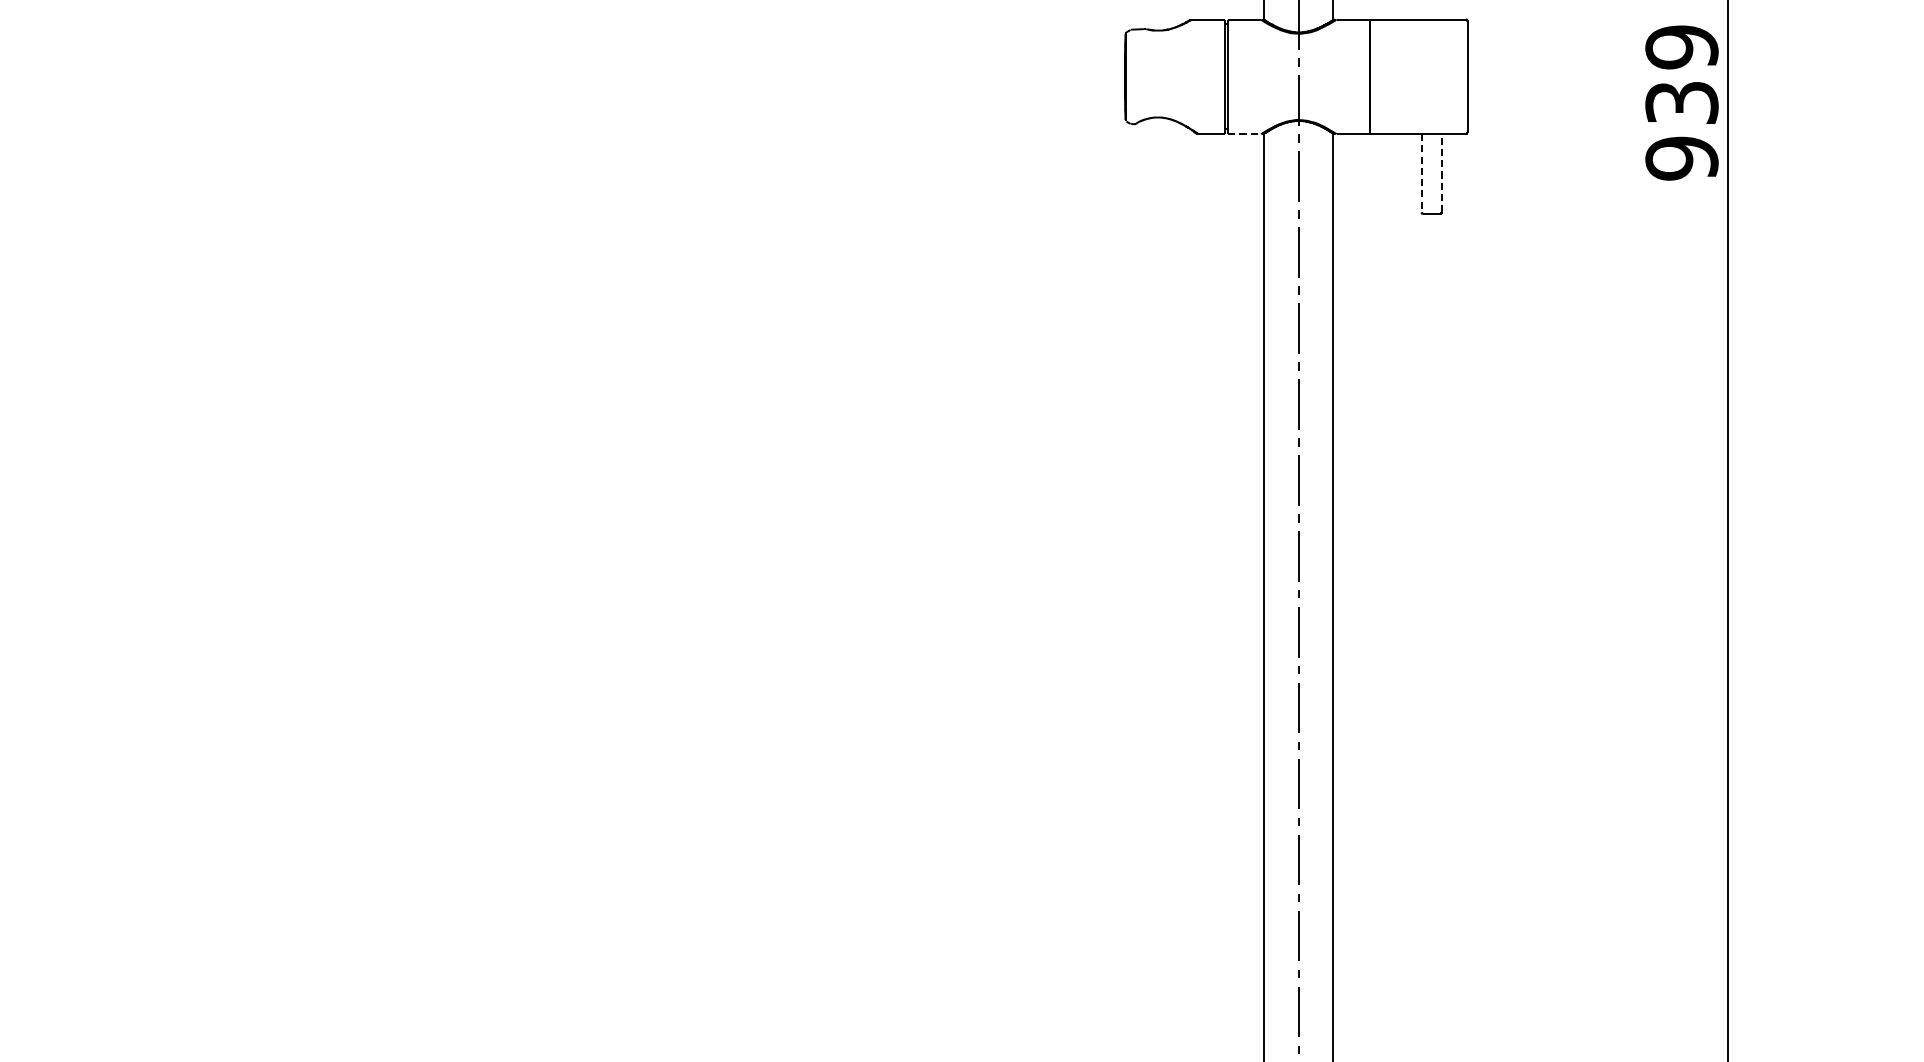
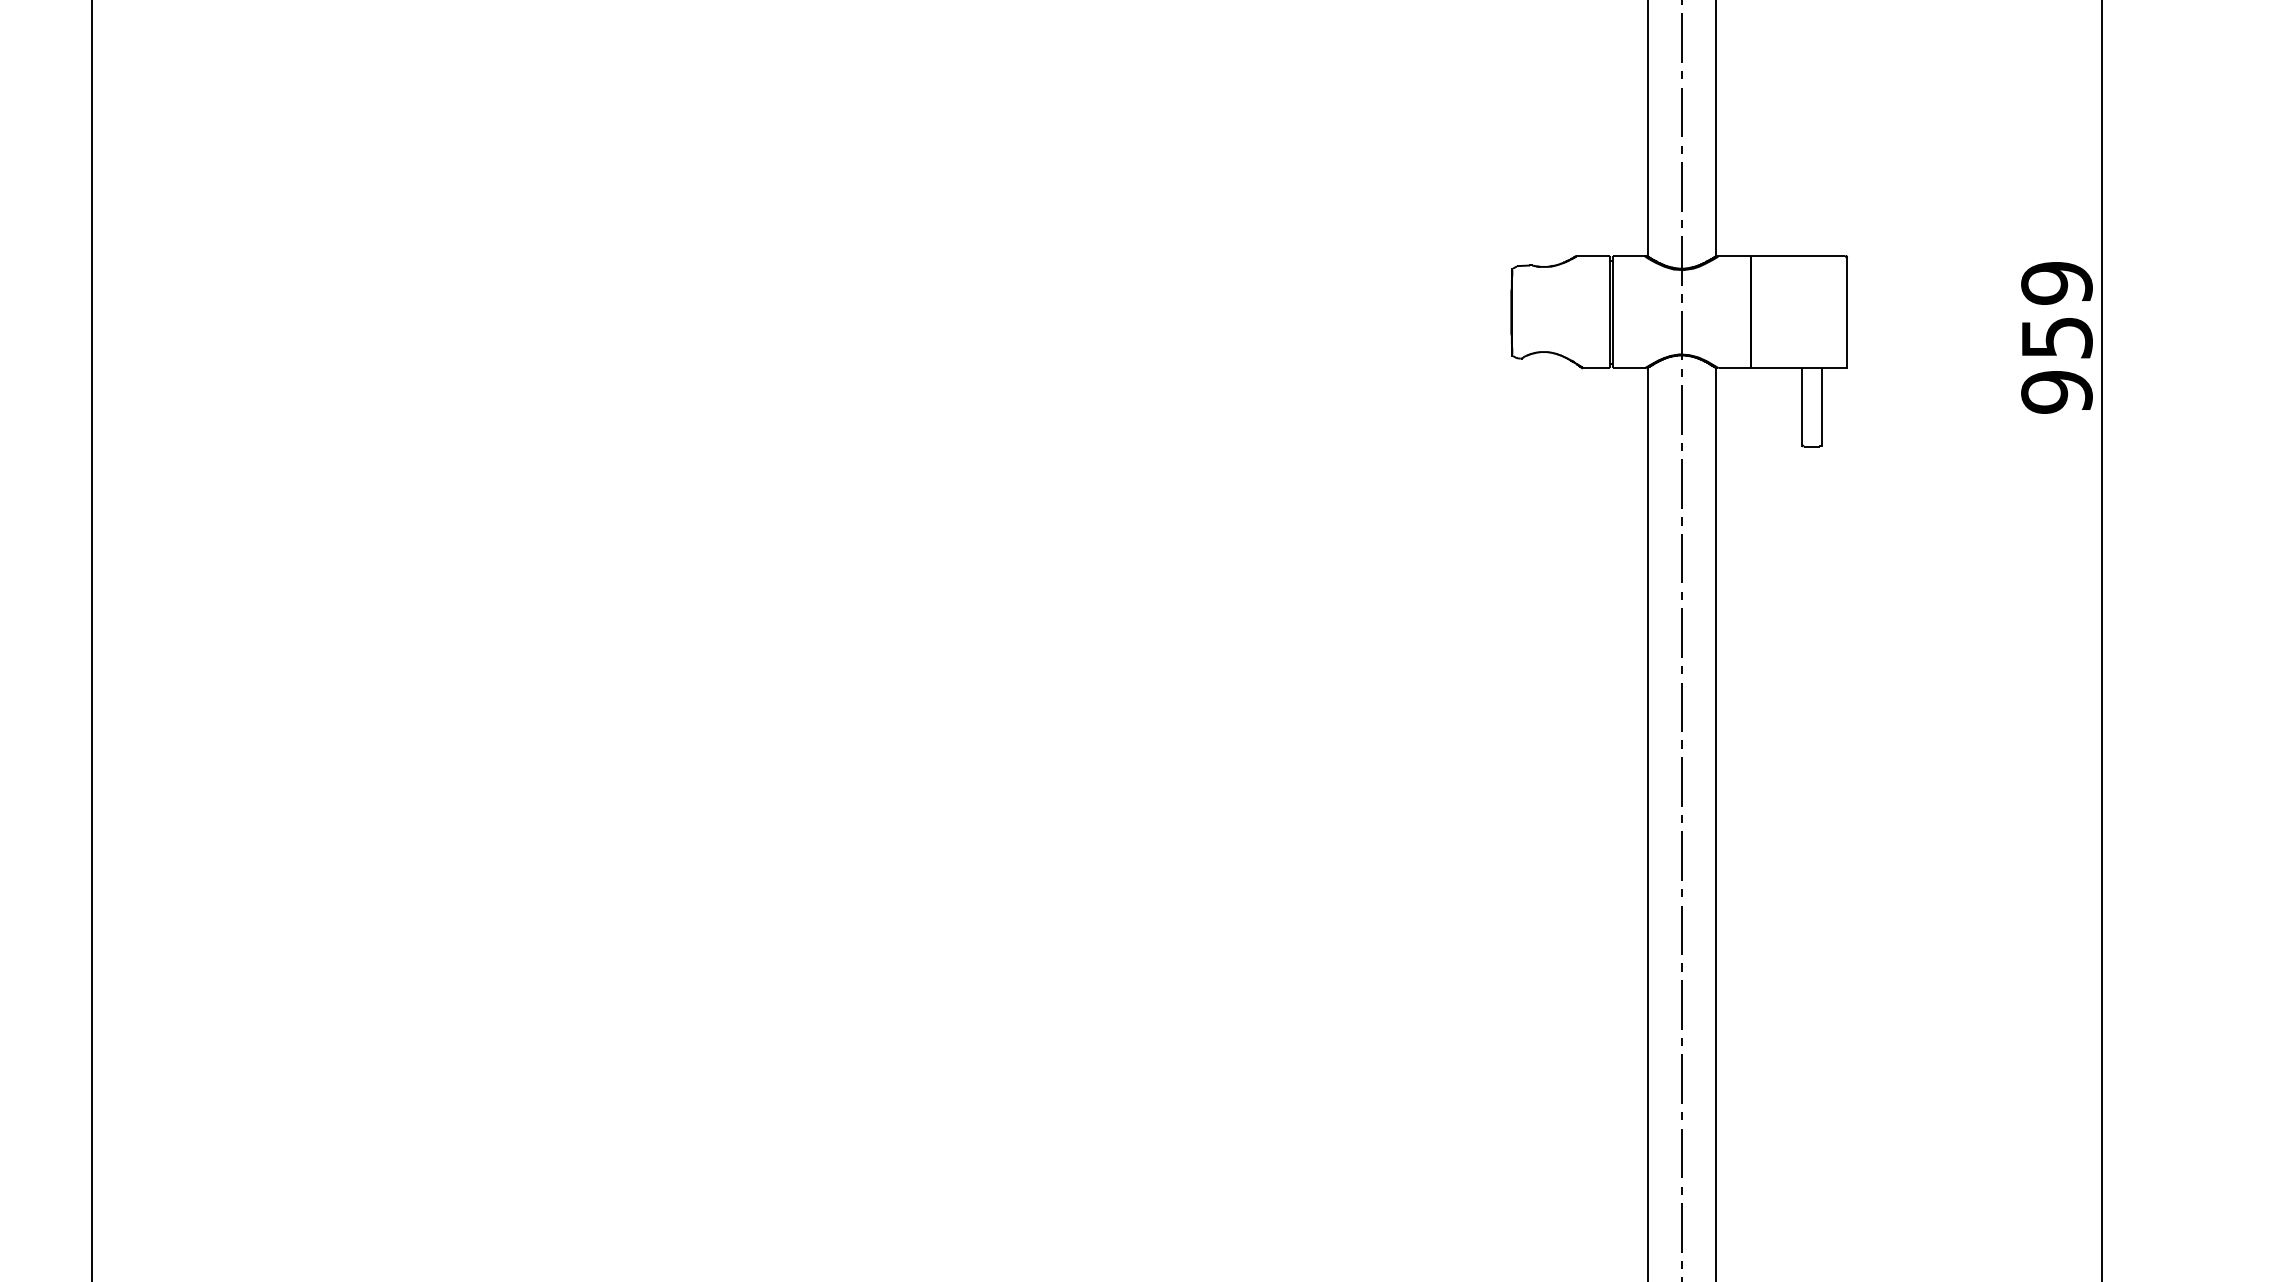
text: (1681, 102) -> (2056, 337), 939 -> 959
line: (1245, 134) -> (1629, 368), dashed -> solid
line: (1441, 173) -> (1821, 406), dashed -> solid
line: (1422, 174) -> (1802, 407), dashed -> solid

